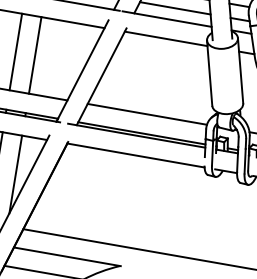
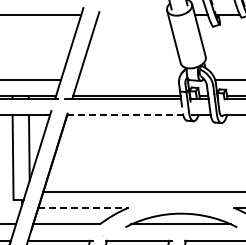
line: (166, 39) -> (133, 15), removed
line: (15, 52) -> (11, 47), removed
line: (34, 55) -> (27, 47), removed
line: (147, 114) -> (128, 79), removed
line: (136, 156) -> (125, 115), solid -> dashed
line: (67, 256) -> (83, 207), solid -> dashed

